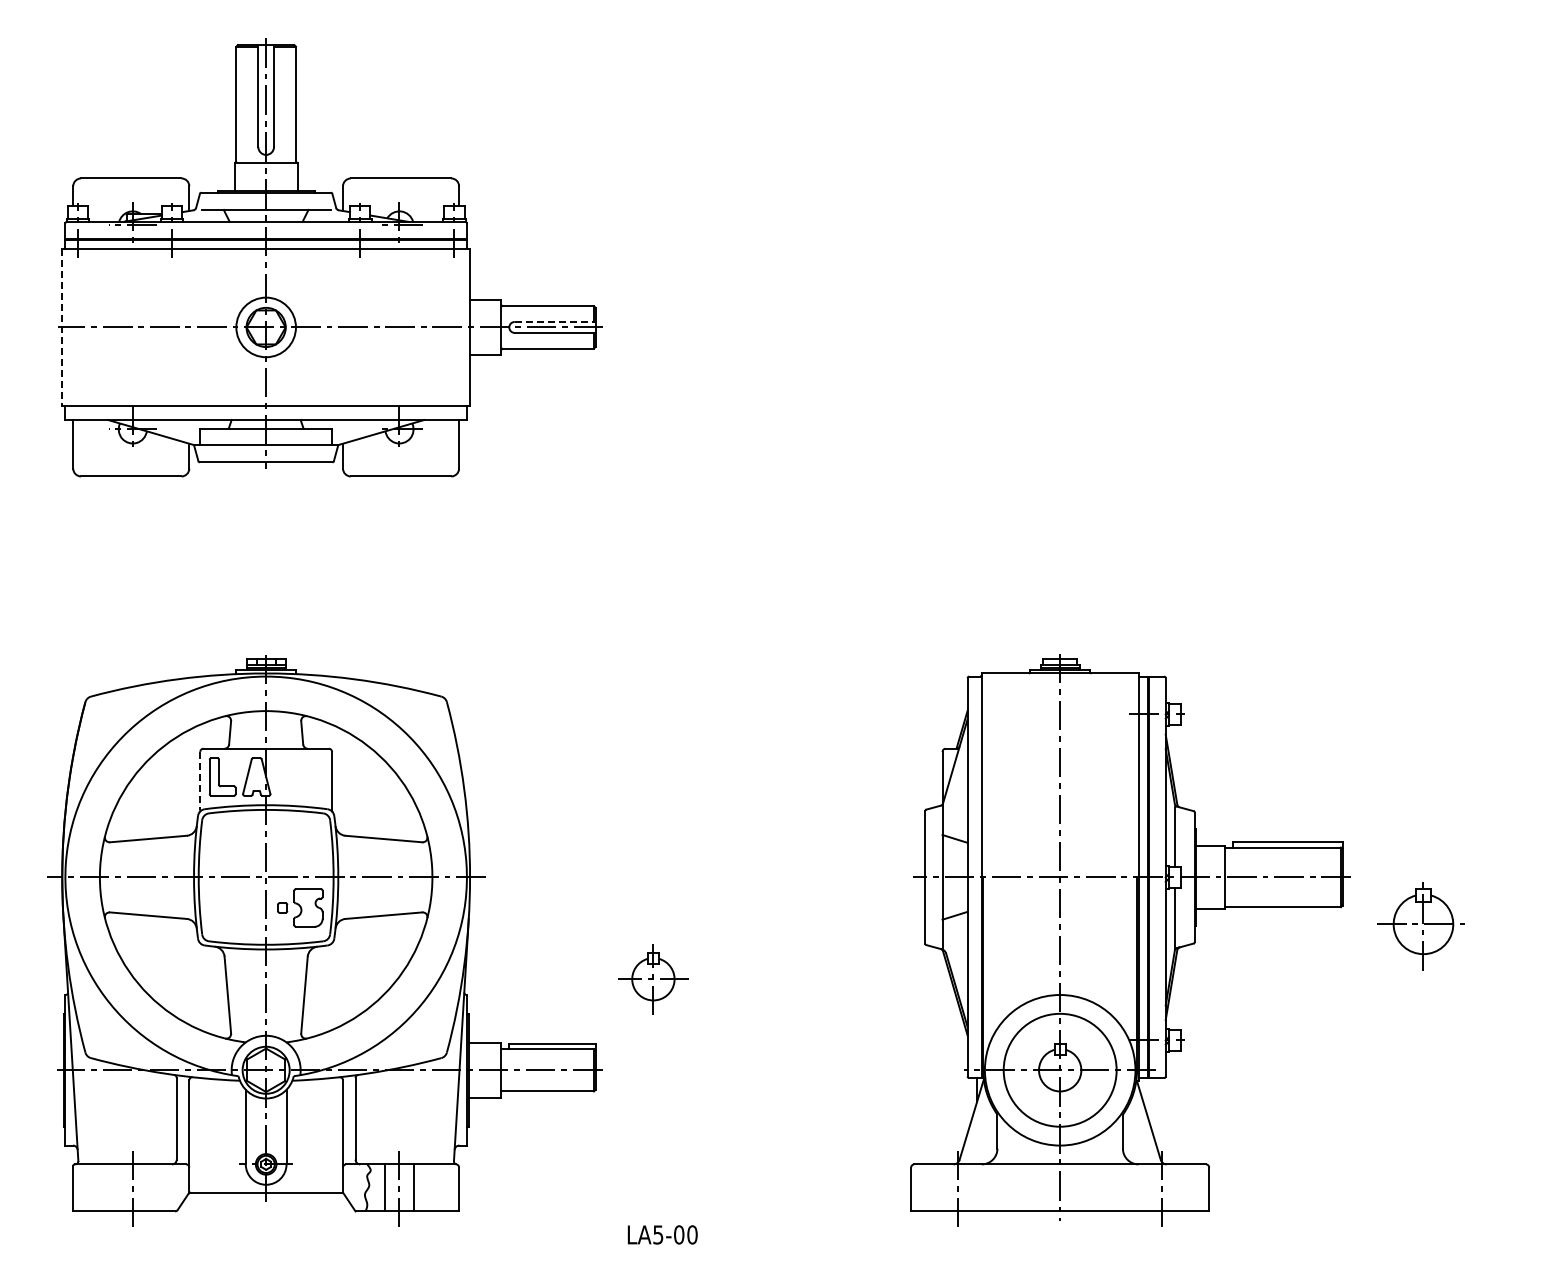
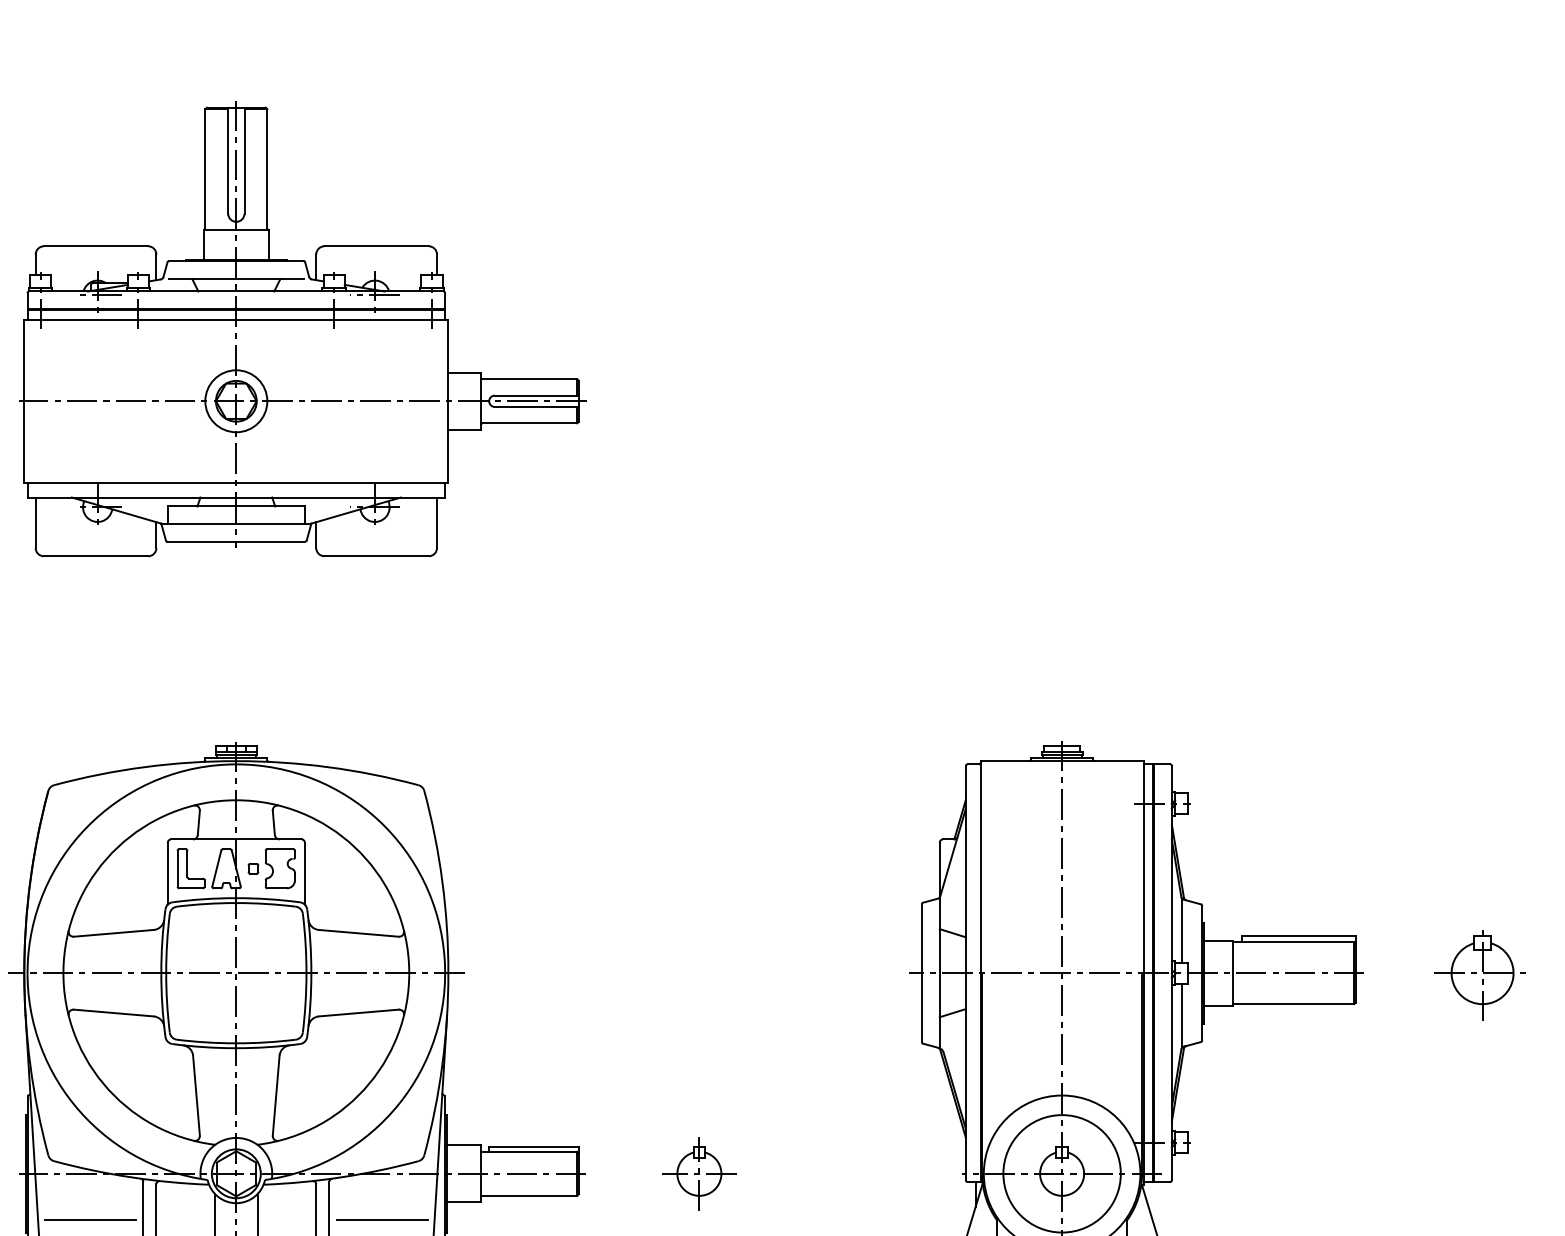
line: (555, 321) -> (537, 395), dashed -> solid
line: (62, 327) -> (24, 401), dashed -> solid
line: (200, 781) -> (168, 873), dashed -> solid
part: (300, 907) -> (272, 868), moved
part: (1420, 926) -> (1479, 975), moved
part: (653, 979) -> (699, 1174), moved
line: (125, 1114) -> (90, 1219), added
line: (406, 1114) -> (382, 1219), added

